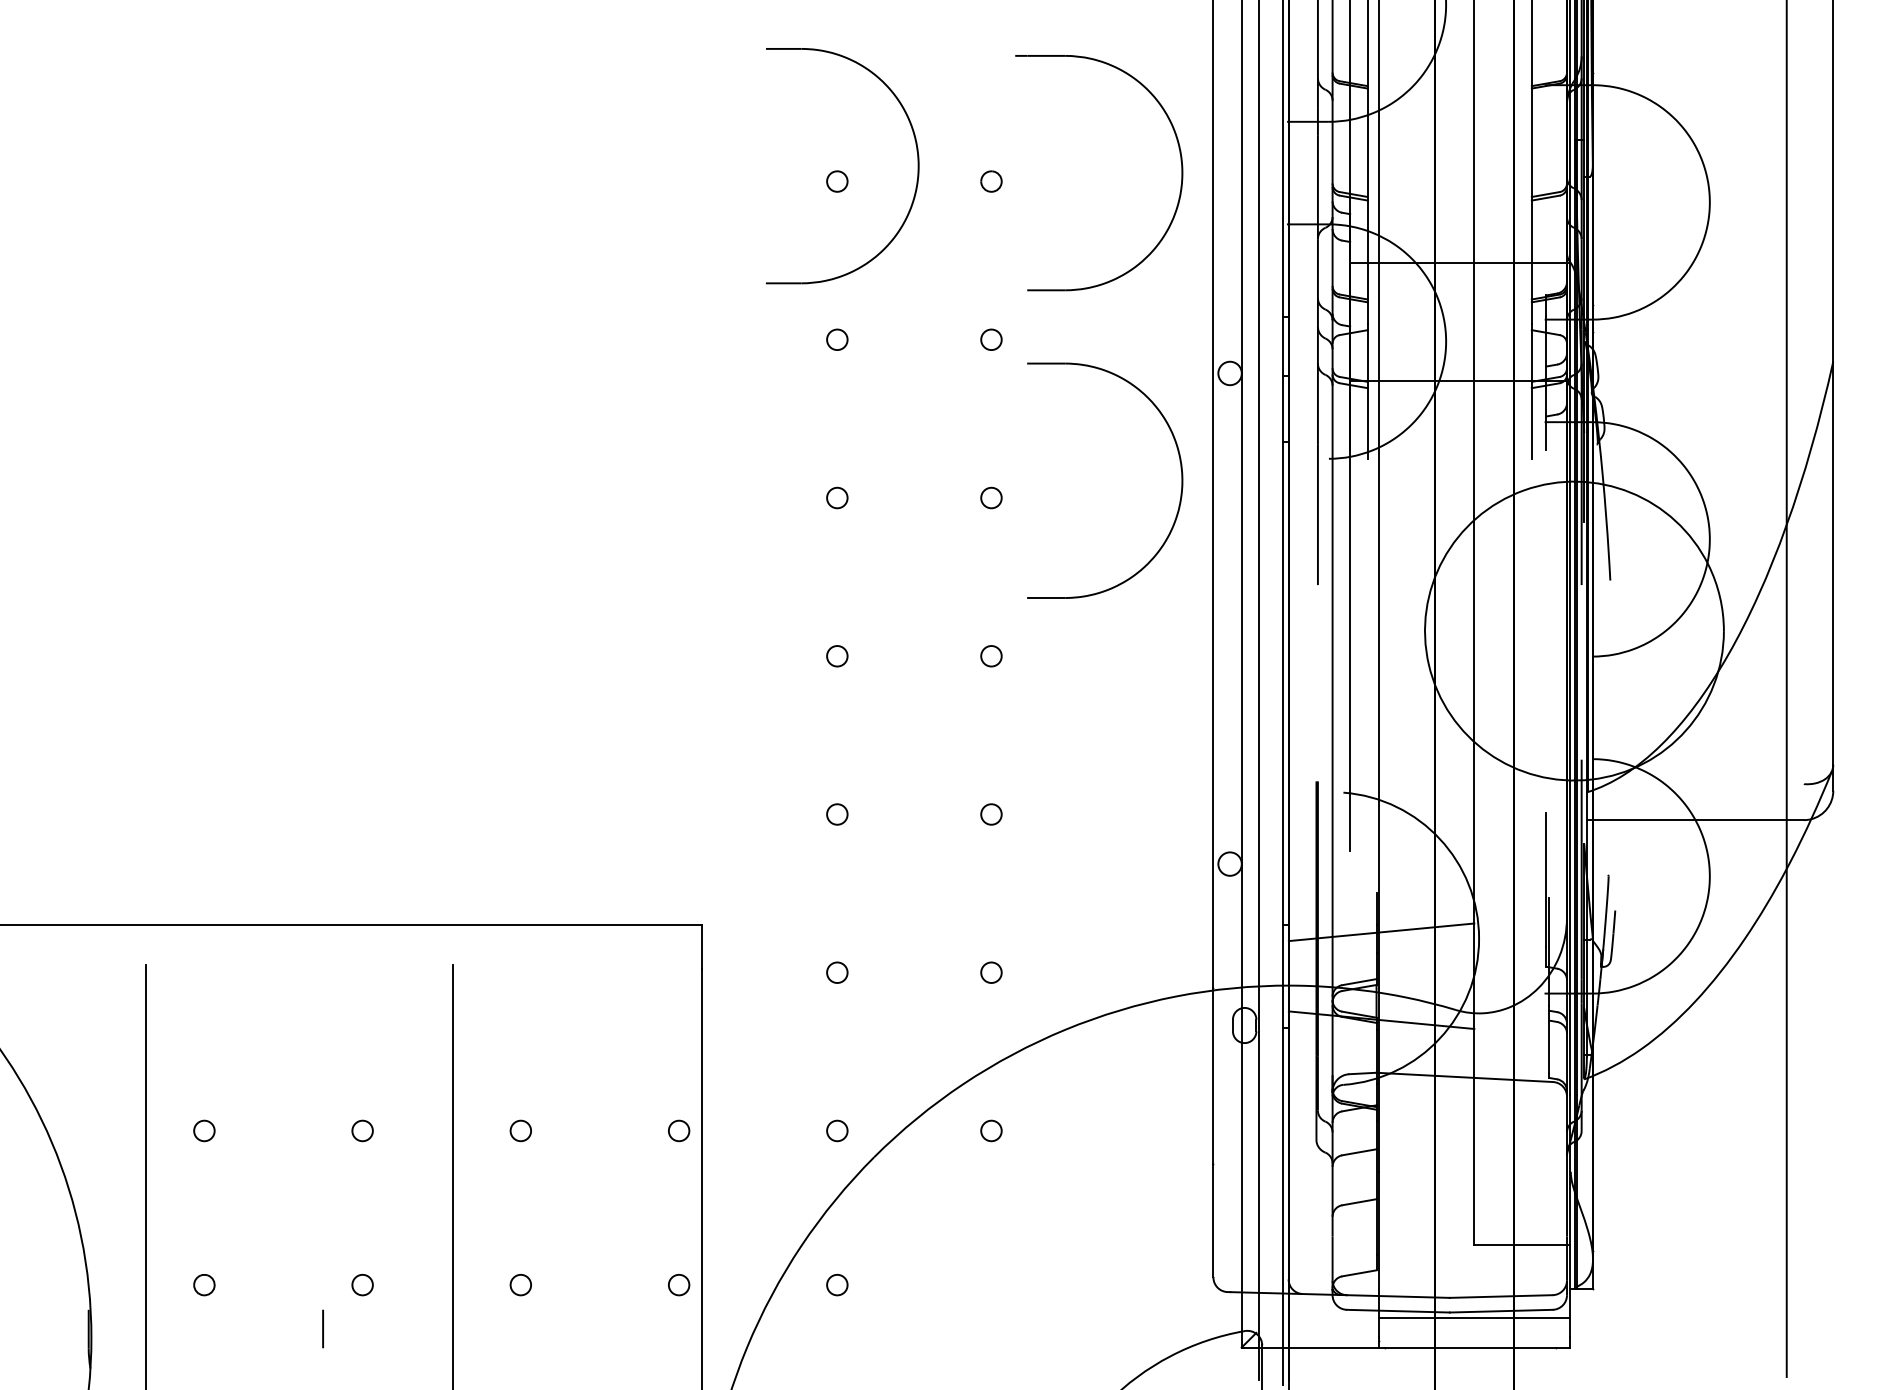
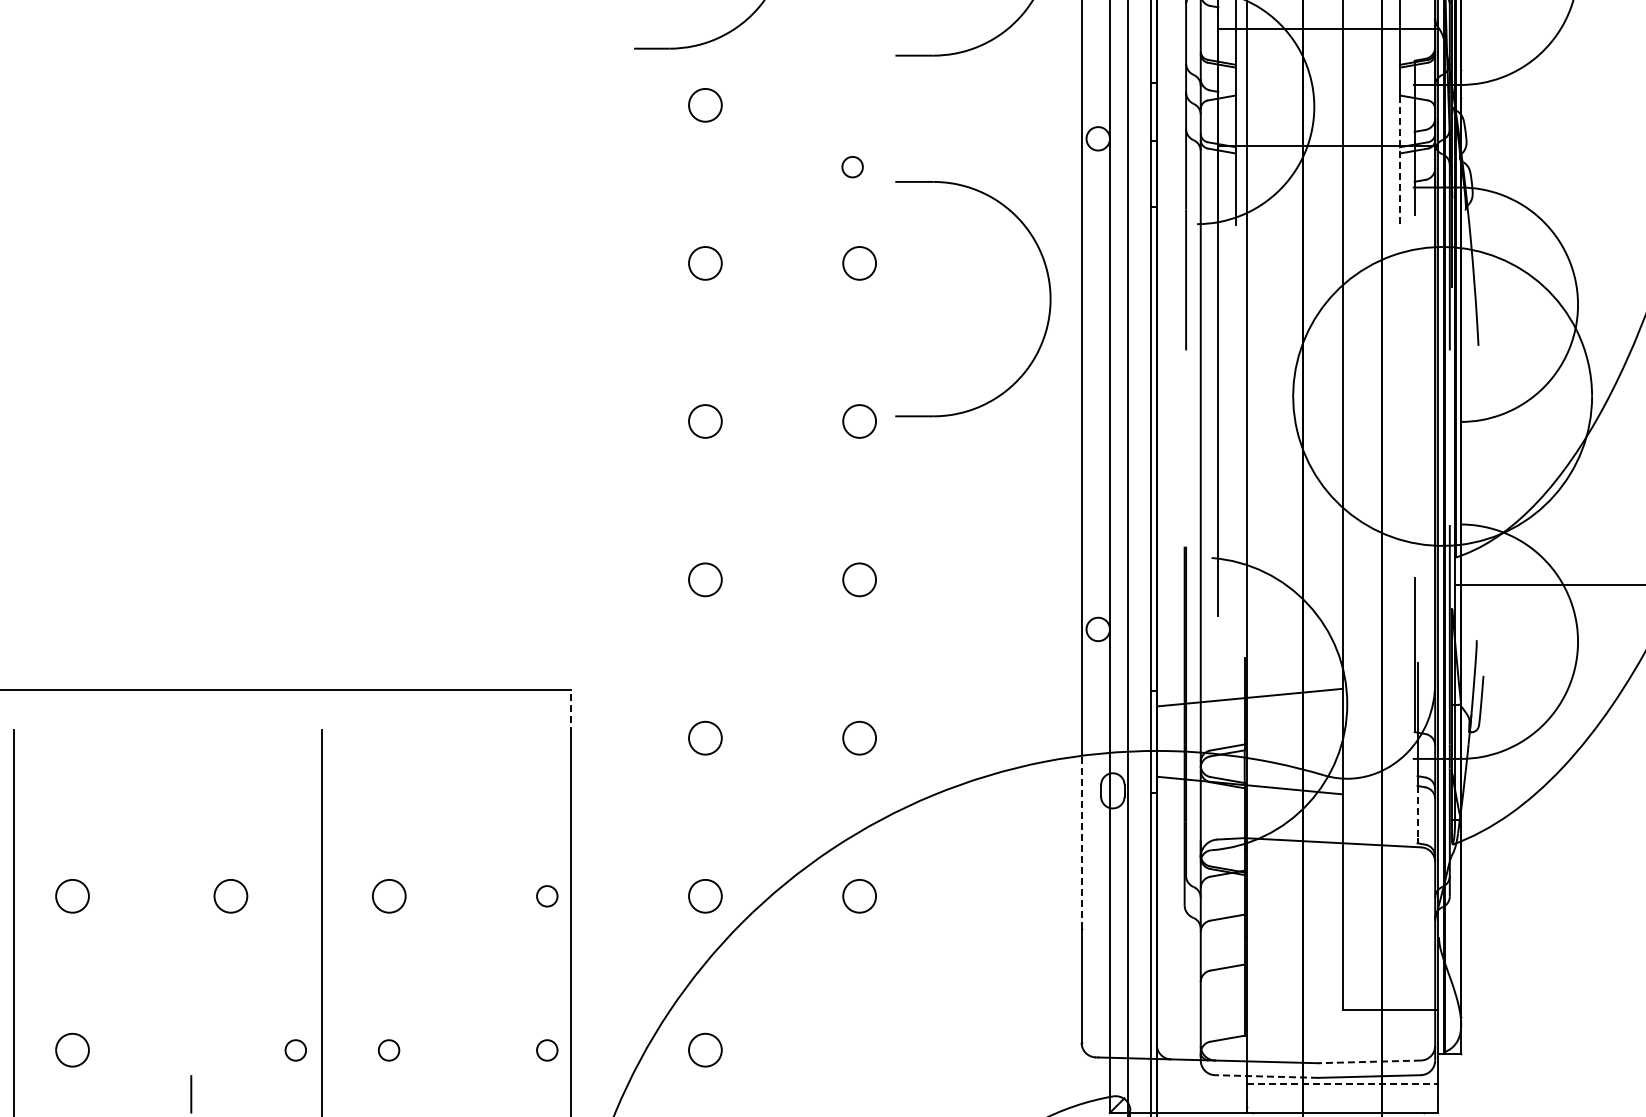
circle: (837, 339) -> (705, 104), size x1.6
circle: (991, 339) -> (852, 166), moved
line: (1531, 394) -> (1399, 159), solid -> dashed
part: (1180, 468) -> (1048, 286), moved
circle: (837, 497) -> (705, 262), size x1.6
circle: (991, 497) -> (859, 262), size x1.6
circle: (837, 656) -> (705, 421), size x1.6
circle: (991, 656) -> (859, 421), size x1.6
circle: (837, 814) -> (705, 579), size x1.6
circle: (991, 814) -> (859, 579), size x1.6
line: (702, 947) -> (570, 712), solid -> dashed
circle: (837, 972) -> (705, 737), size x1.6
circle: (991, 972) -> (859, 737), size x1.6
line: (1549, 1047) -> (1417, 812), solid -> dashed
line: (1213, 1075) -> (1081, 840), solid -> dashed
circle: (204, 1130) -> (72, 895), size x1.6
circle: (362, 1130) -> (230, 895), size x1.6
circle: (520, 1130) -> (388, 895), size x1.6
circle: (837, 1130) -> (705, 895), size x1.6
circle: (991, 1130) -> (859, 895), size x1.6
part: (204, 1285) -> (72, 1050), size x1.6
circle: (362, 1285) -> (295, 1050), moved
circle: (837, 1285) -> (705, 1050), size x1.6
line: (1500, 1296) -> (1368, 1061), solid -> dashed
line: (1397, 1311) -> (1265, 1076), solid -> dashed
line: (1474, 1318) -> (1342, 1083), solid -> dashed

